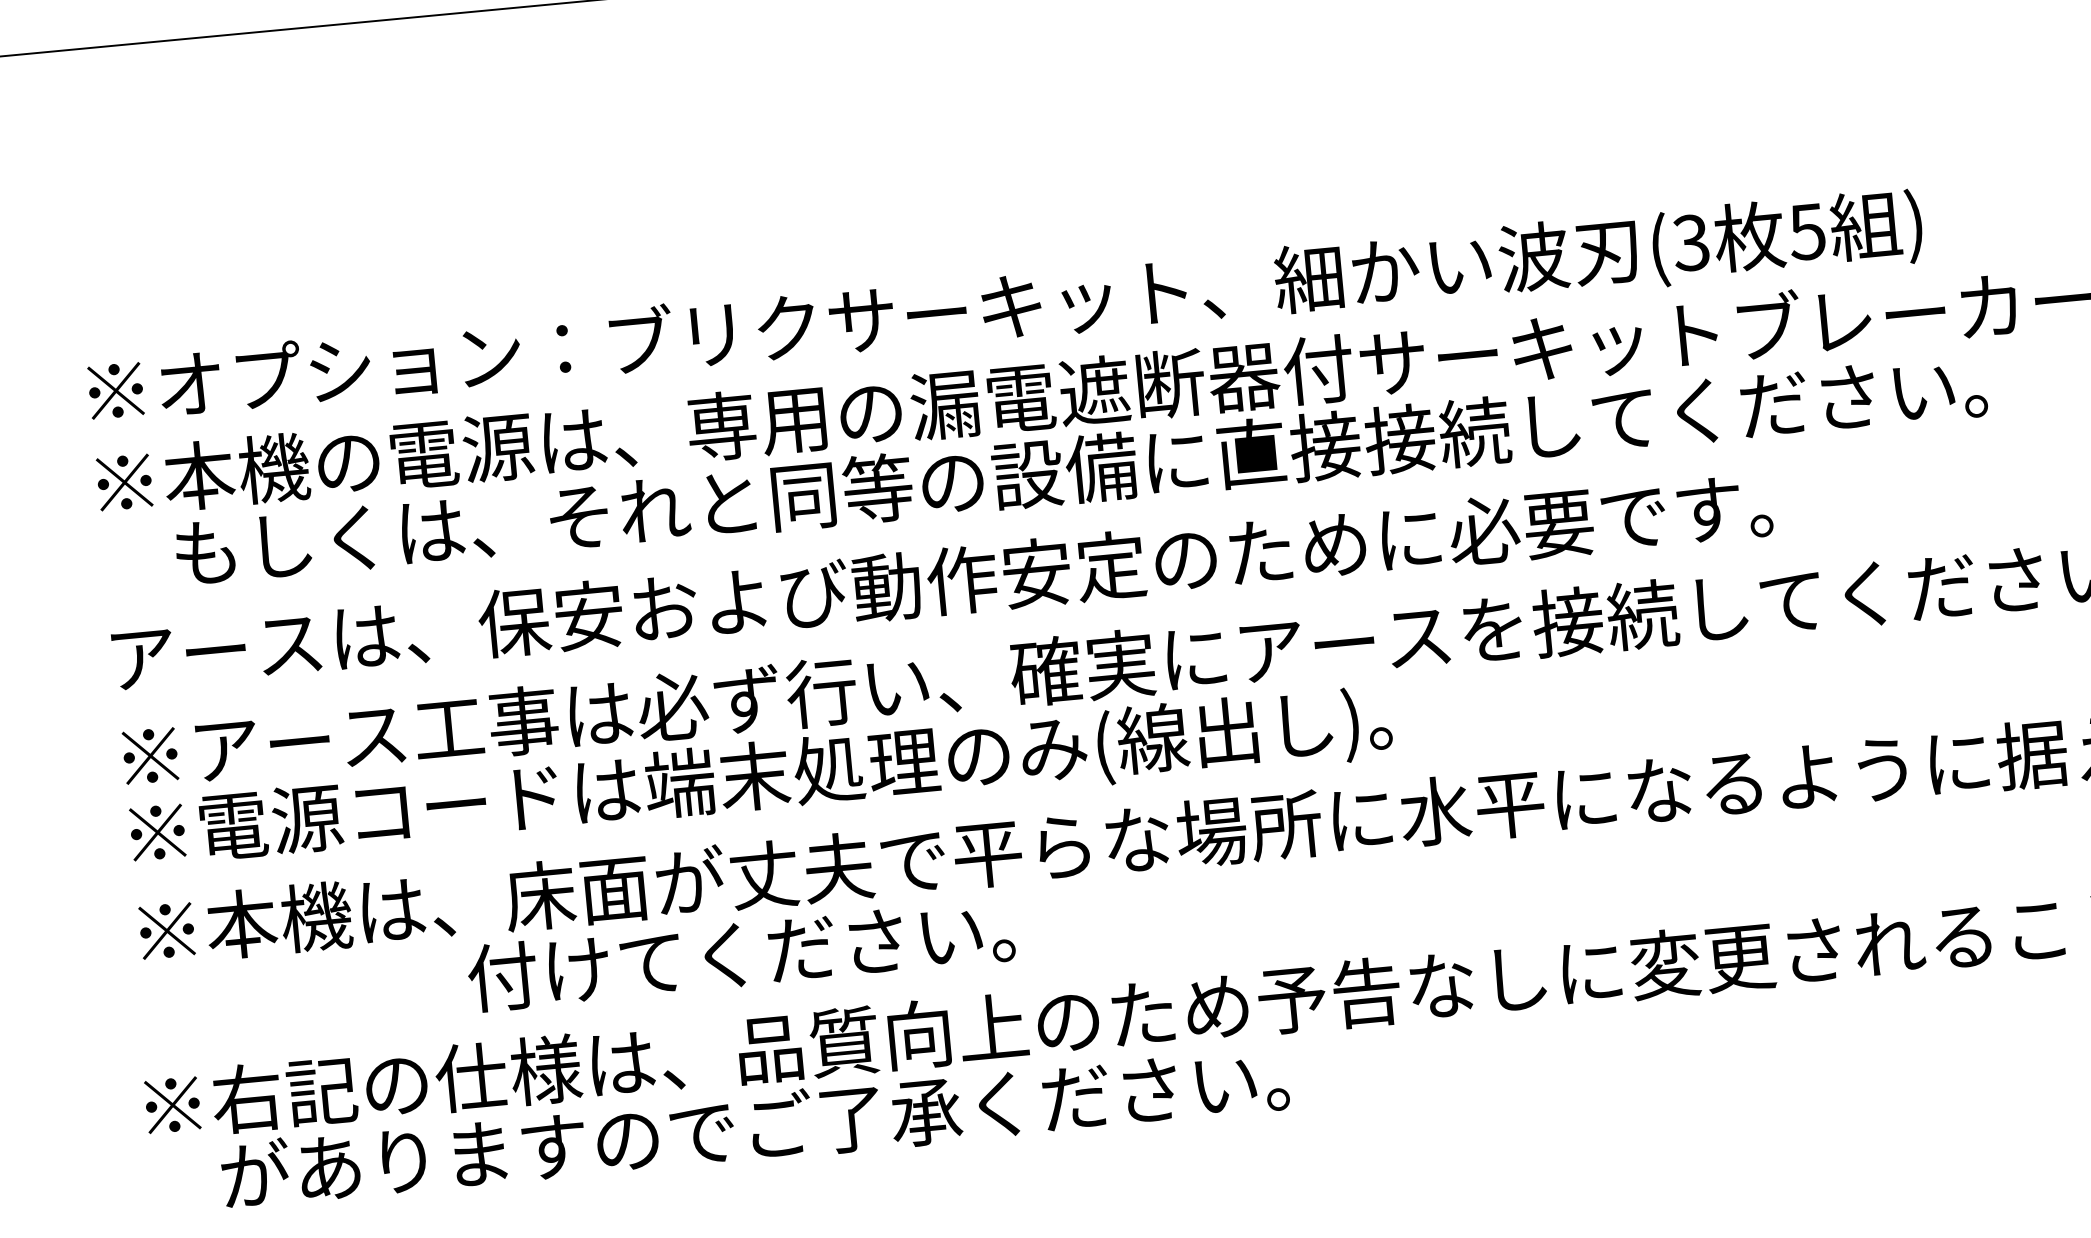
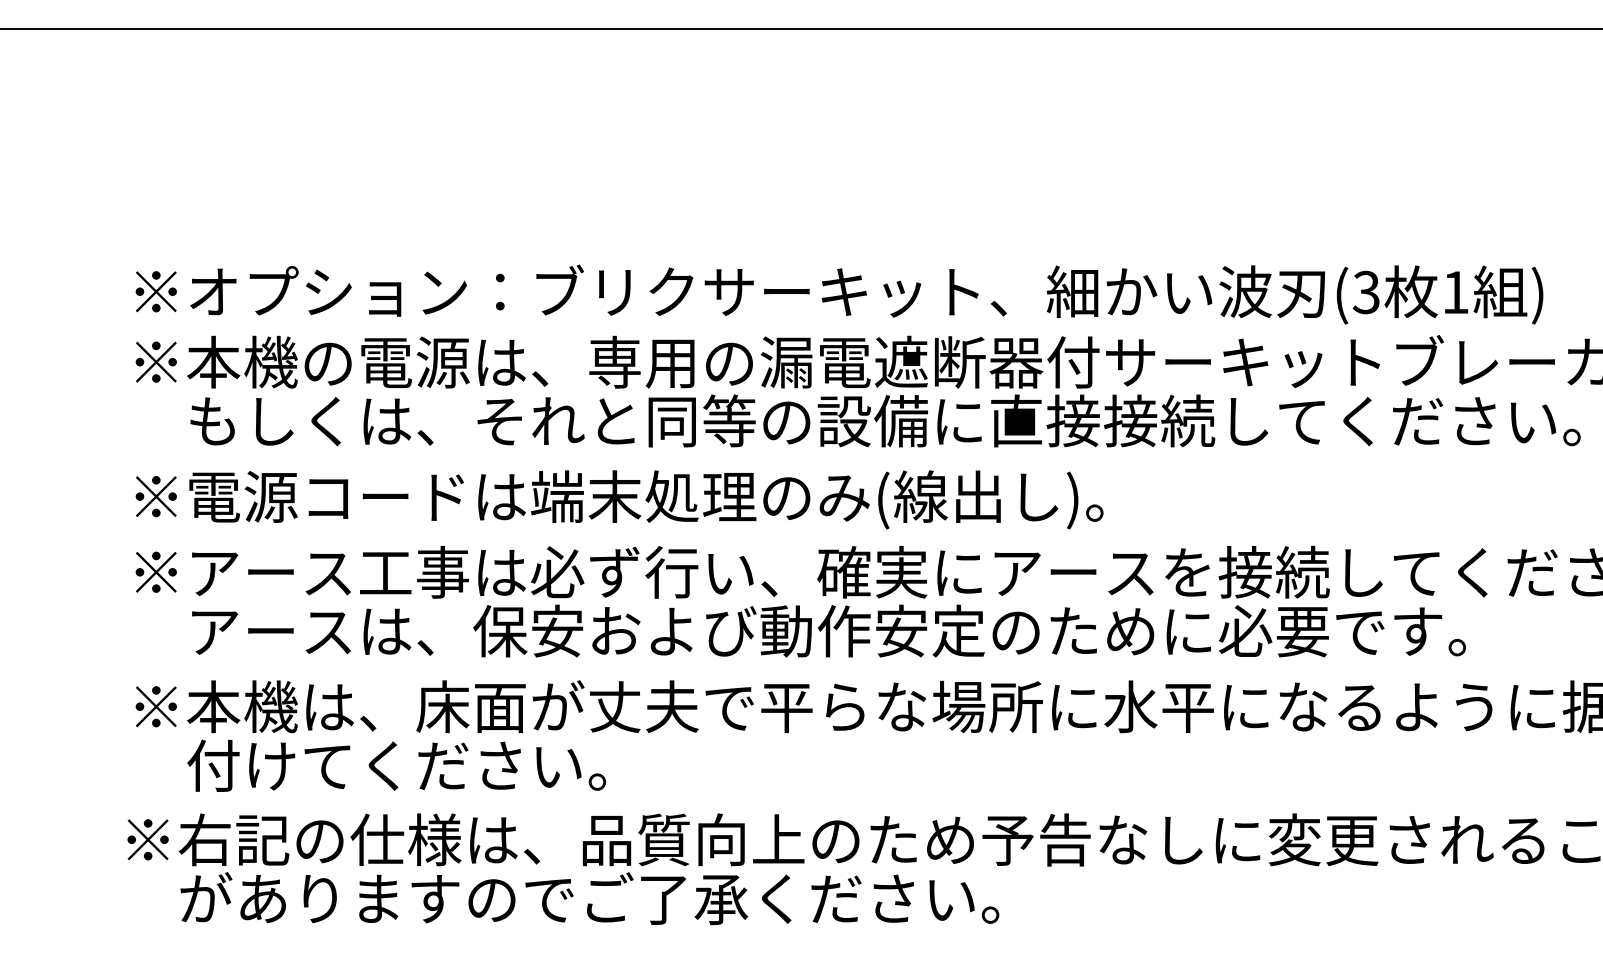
text: (1805, 232) -> (1454, 292), 5 -> 1
text: (942, 585) -> (771, 499), アースは、保安および動作安定のために必要です。 -> ※電源コードは端末処理のみ(線出し)。
text: (996, 756) -> (800, 633), ※電源コードは端末処理のみ(線出し)。 -> アースは、保安および動作安定のために必要です。
text: (740, 953) -> (396, 765), moved

